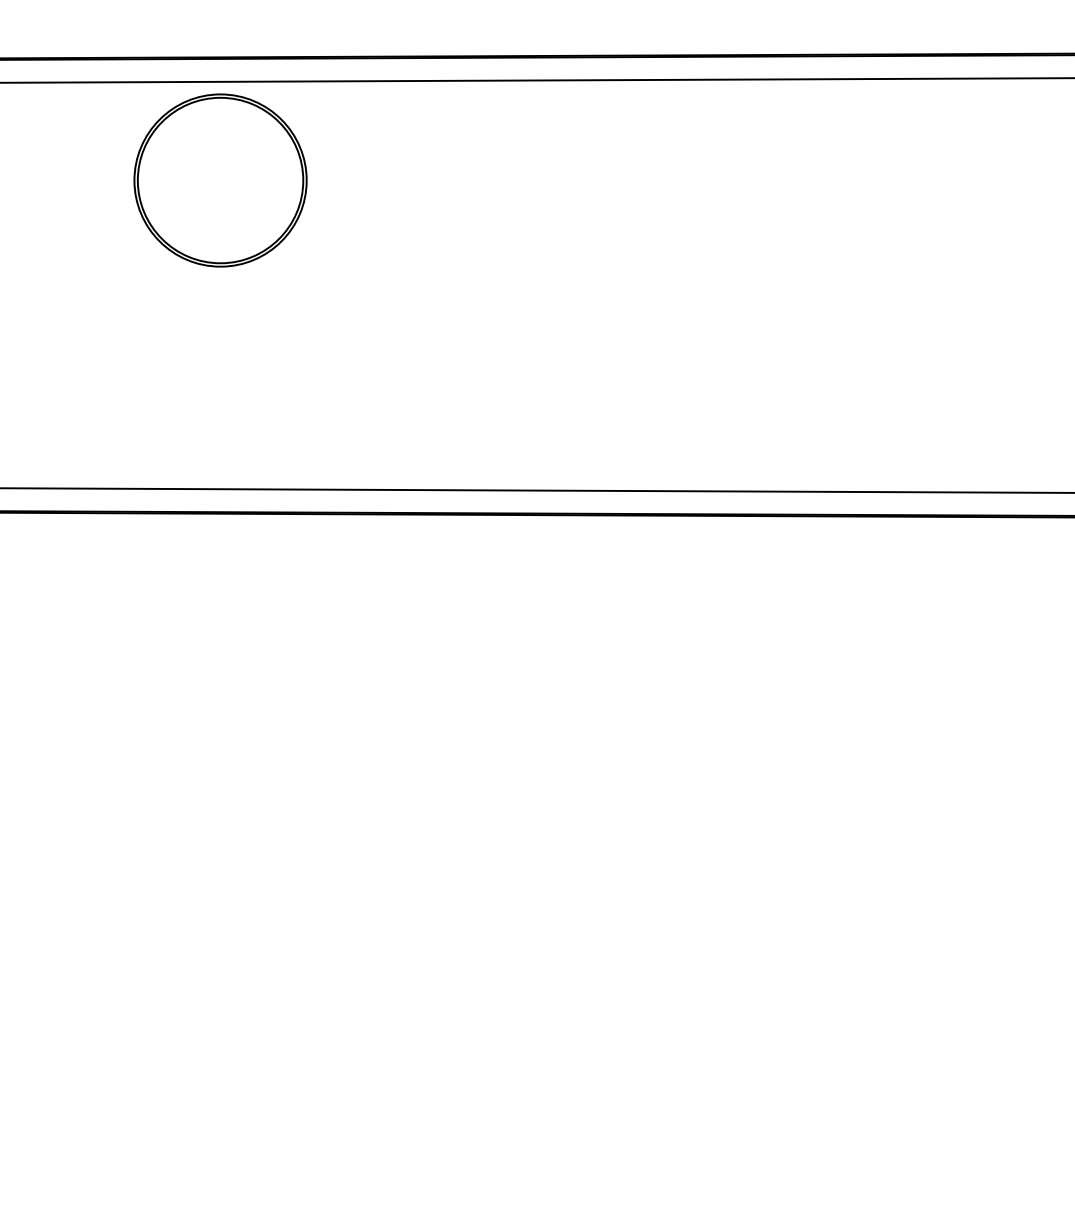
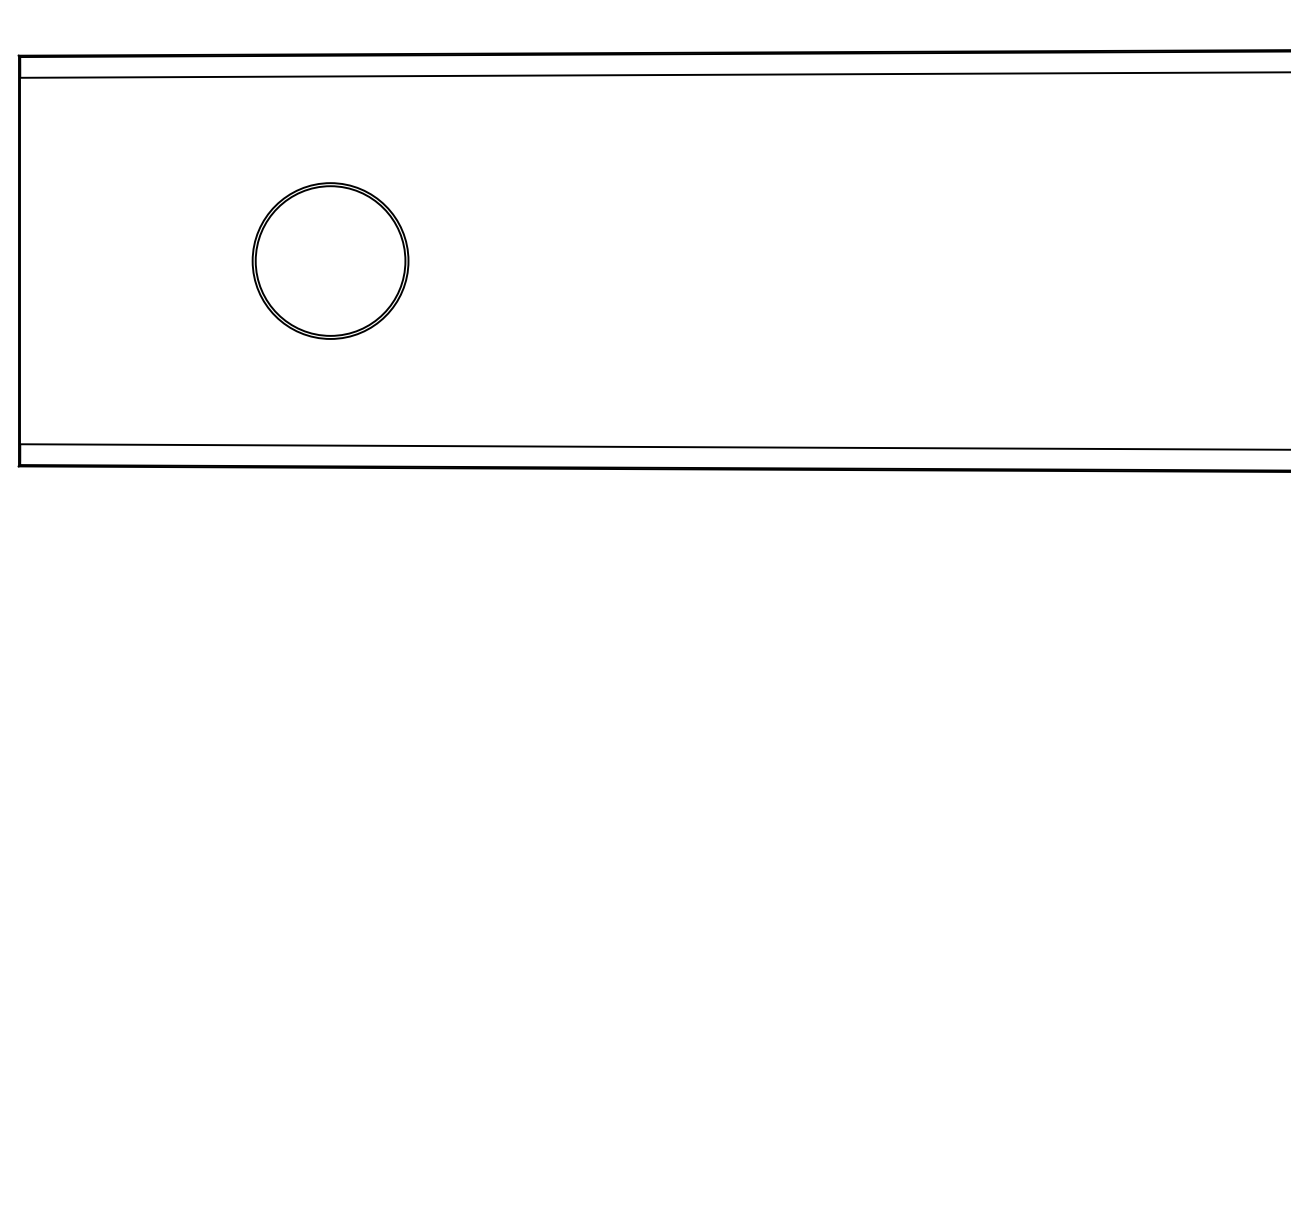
part: (220, 179) -> (330, 260), moved

